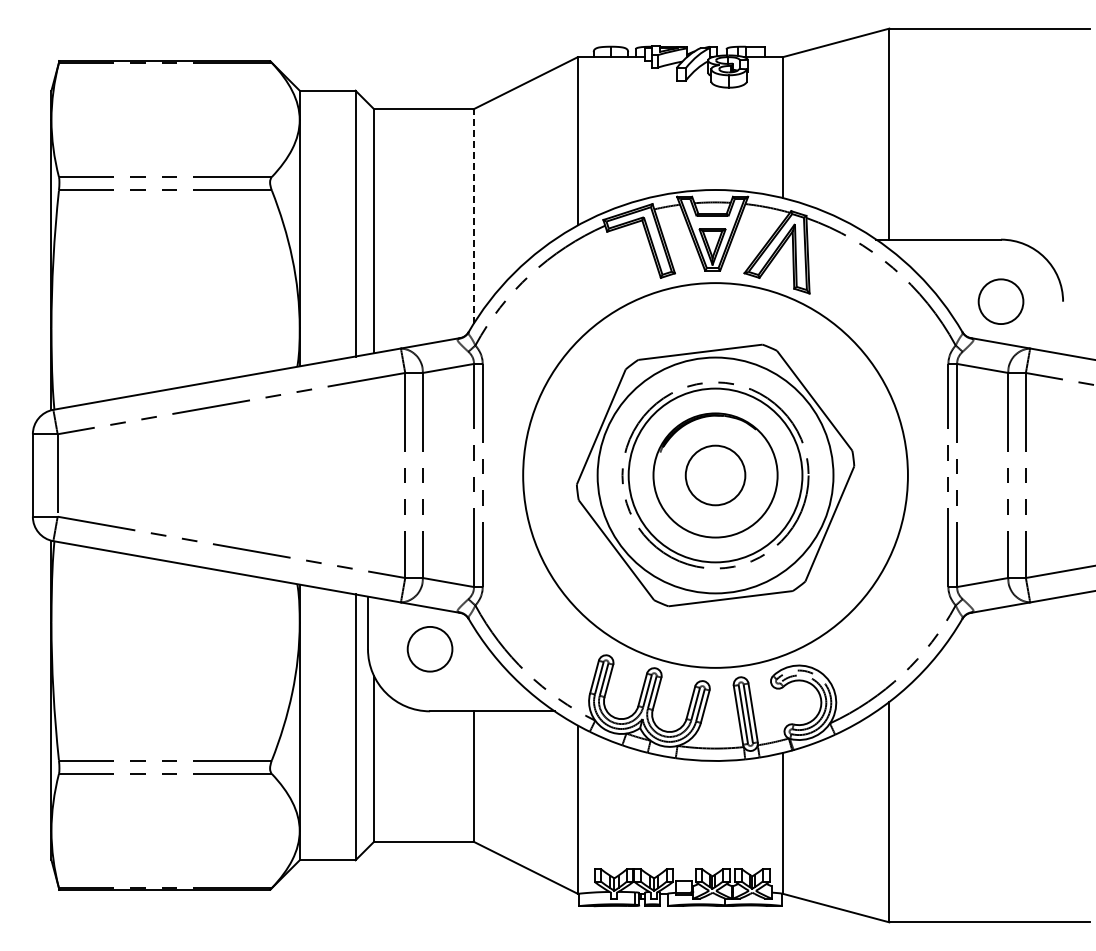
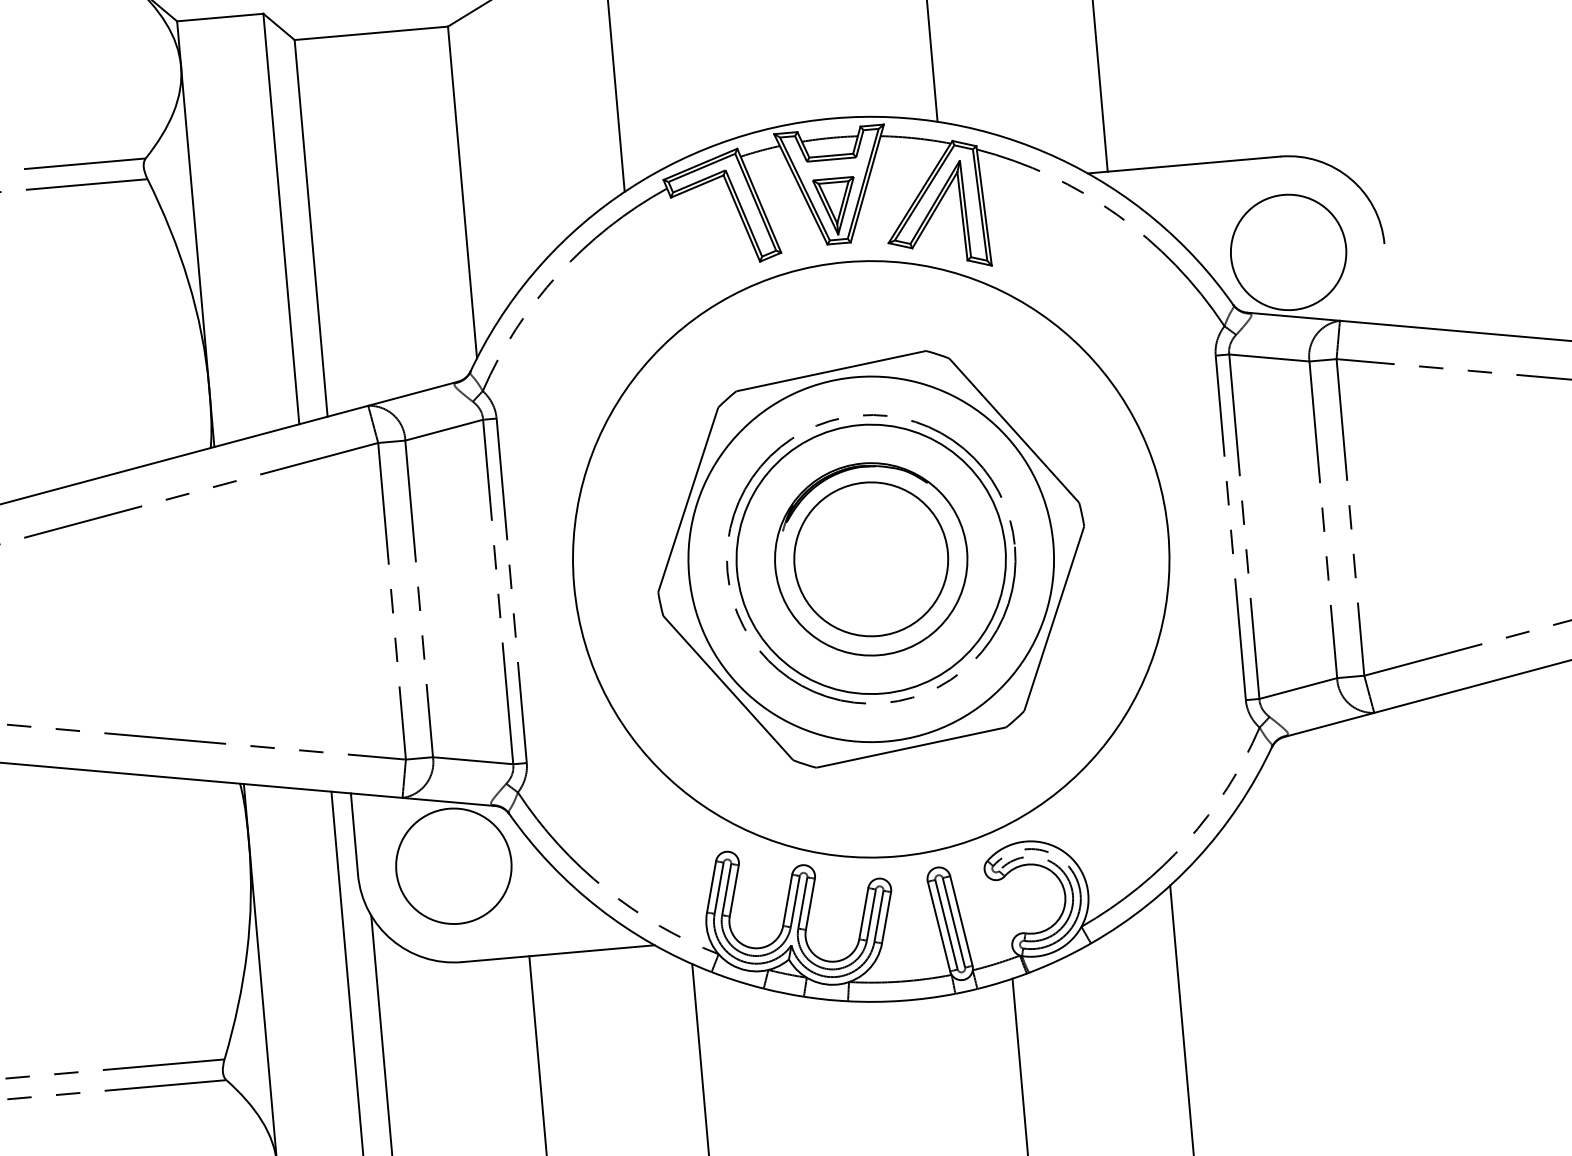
line: (473, 216) -> (462, 192), dashed -> solid
circle: (1000, 301) -> (1287, 252), size x1.67
circle: (715, 475) -> (871, 559), size x1.67
circle: (429, 649) -> (453, 866), size x1.67

